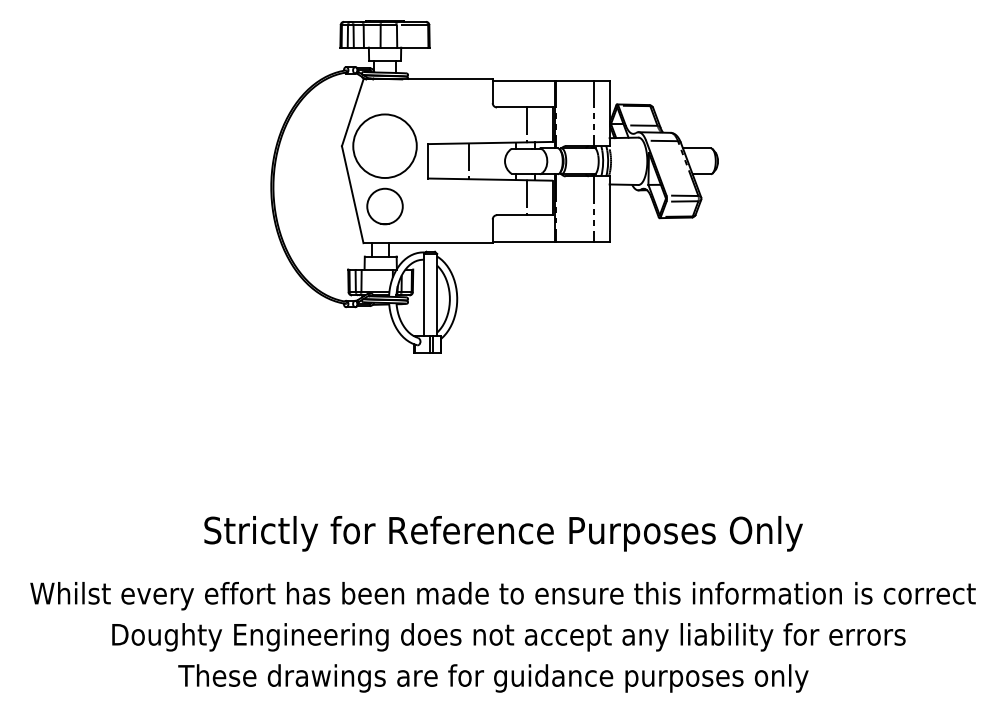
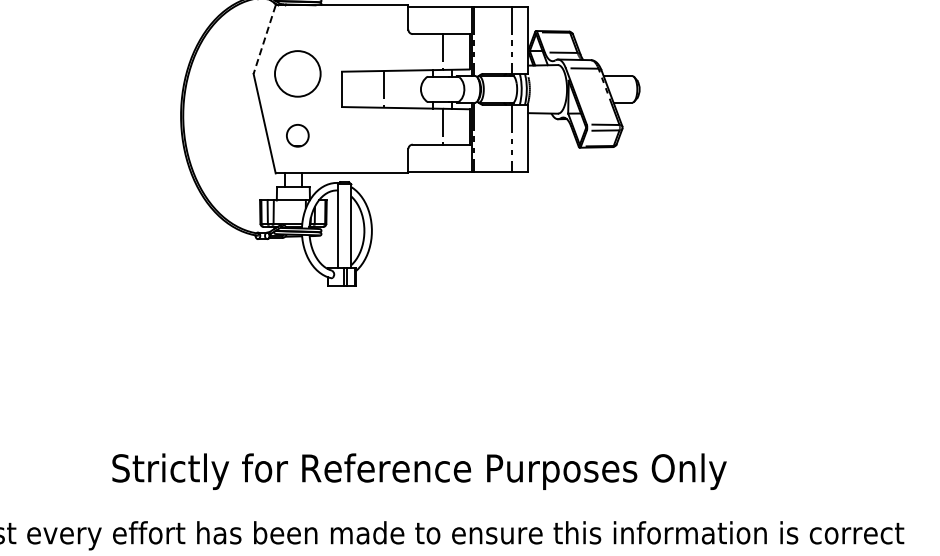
line: (352, 113) -> (264, 40), solid -> dashed
circle: (384, 146) -> (297, 74), size x0.7
part: (384, 206) -> (297, 135), size x0.6

